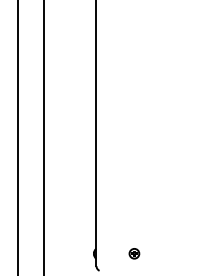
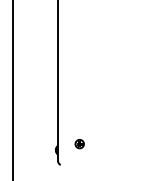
part: (134, 253) -> (79, 143), moved

